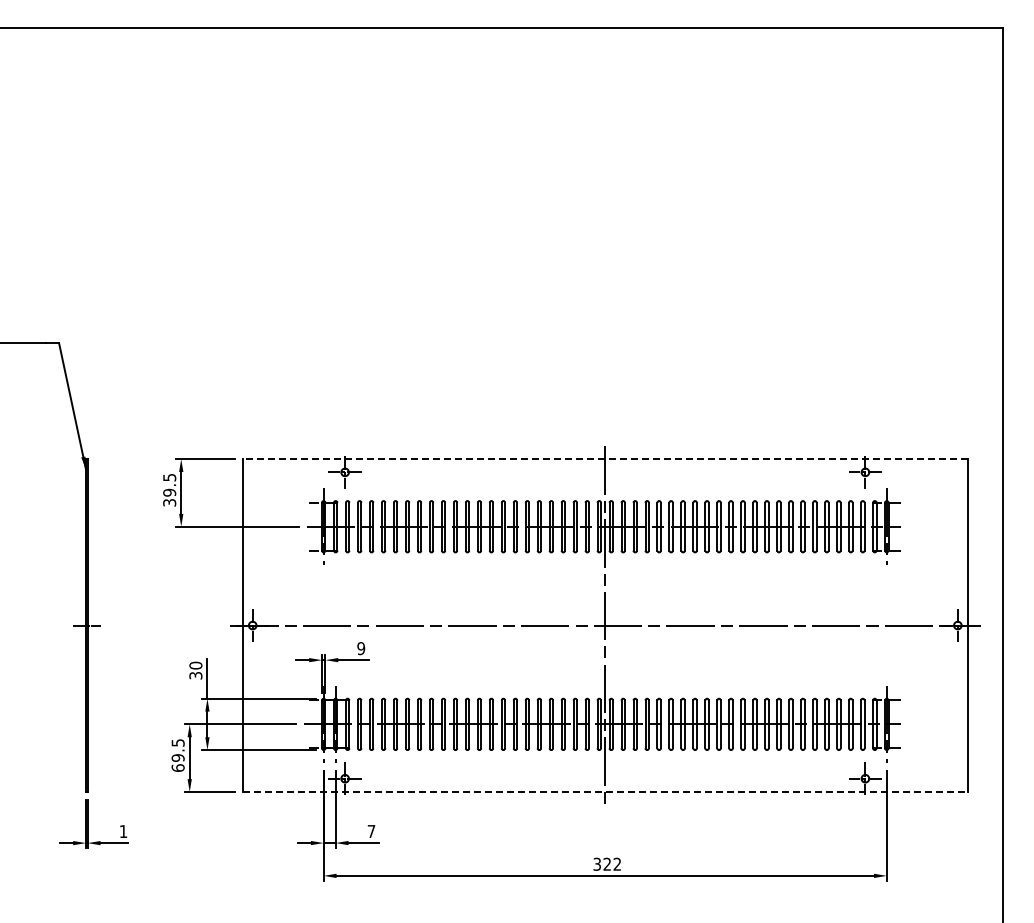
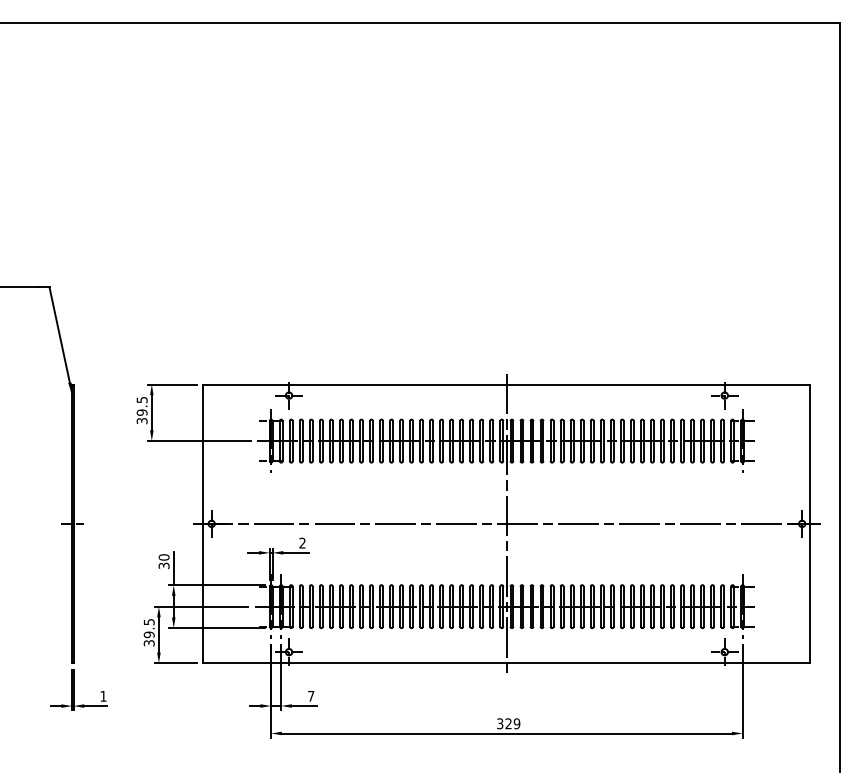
line: (604, 459) -> (506, 384), dashed -> solid
text: (361, 648) -> (302, 543), 9 -> 2
text: (177, 767) -> (148, 642), 69.5 -> 39.5
line: (605, 792) -> (507, 663), dashed -> solid
text: (617, 863) -> (517, 723), 322 -> 329

